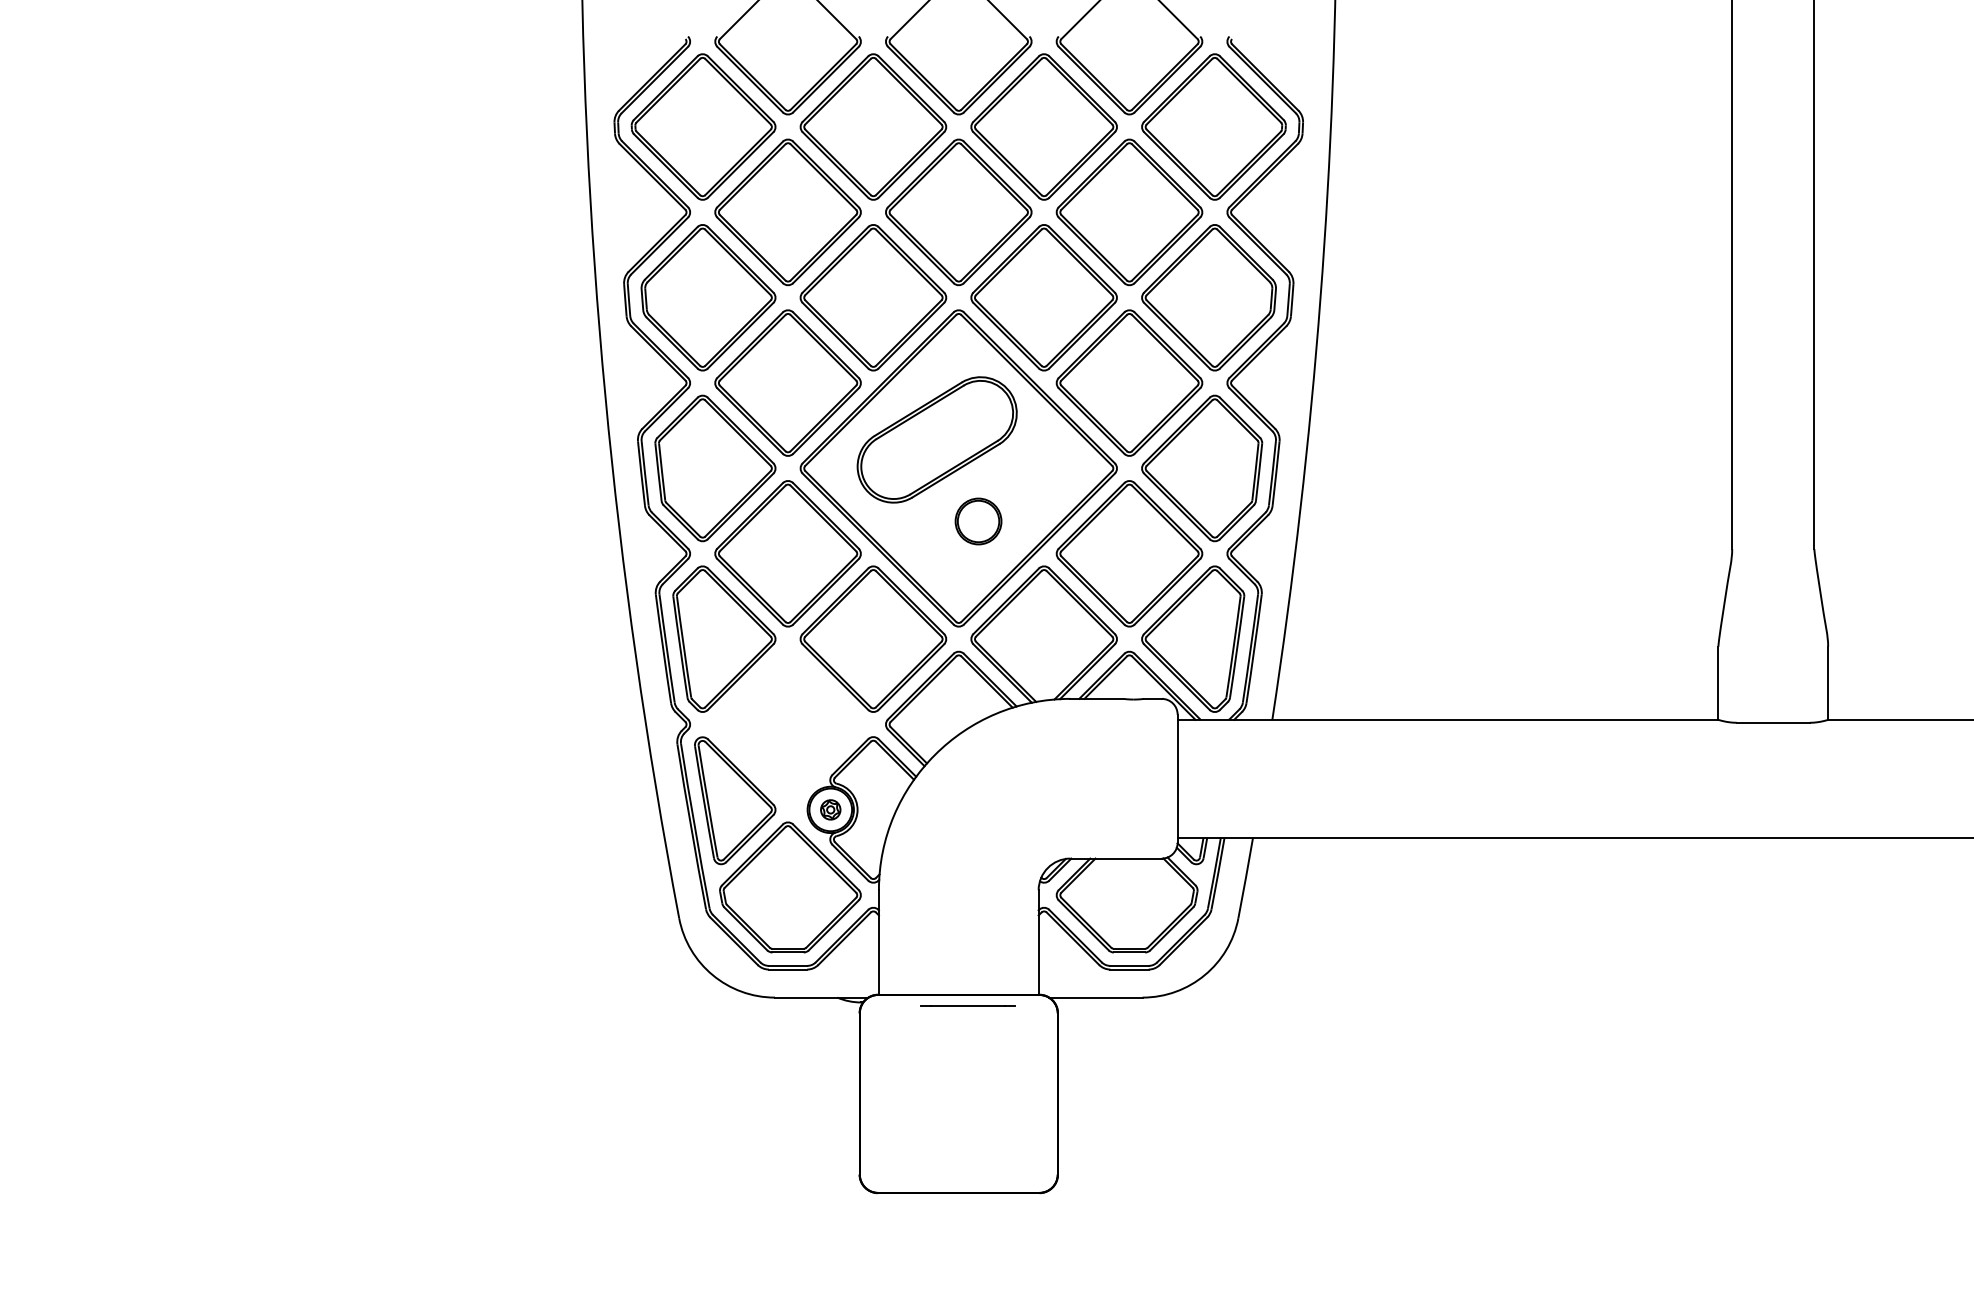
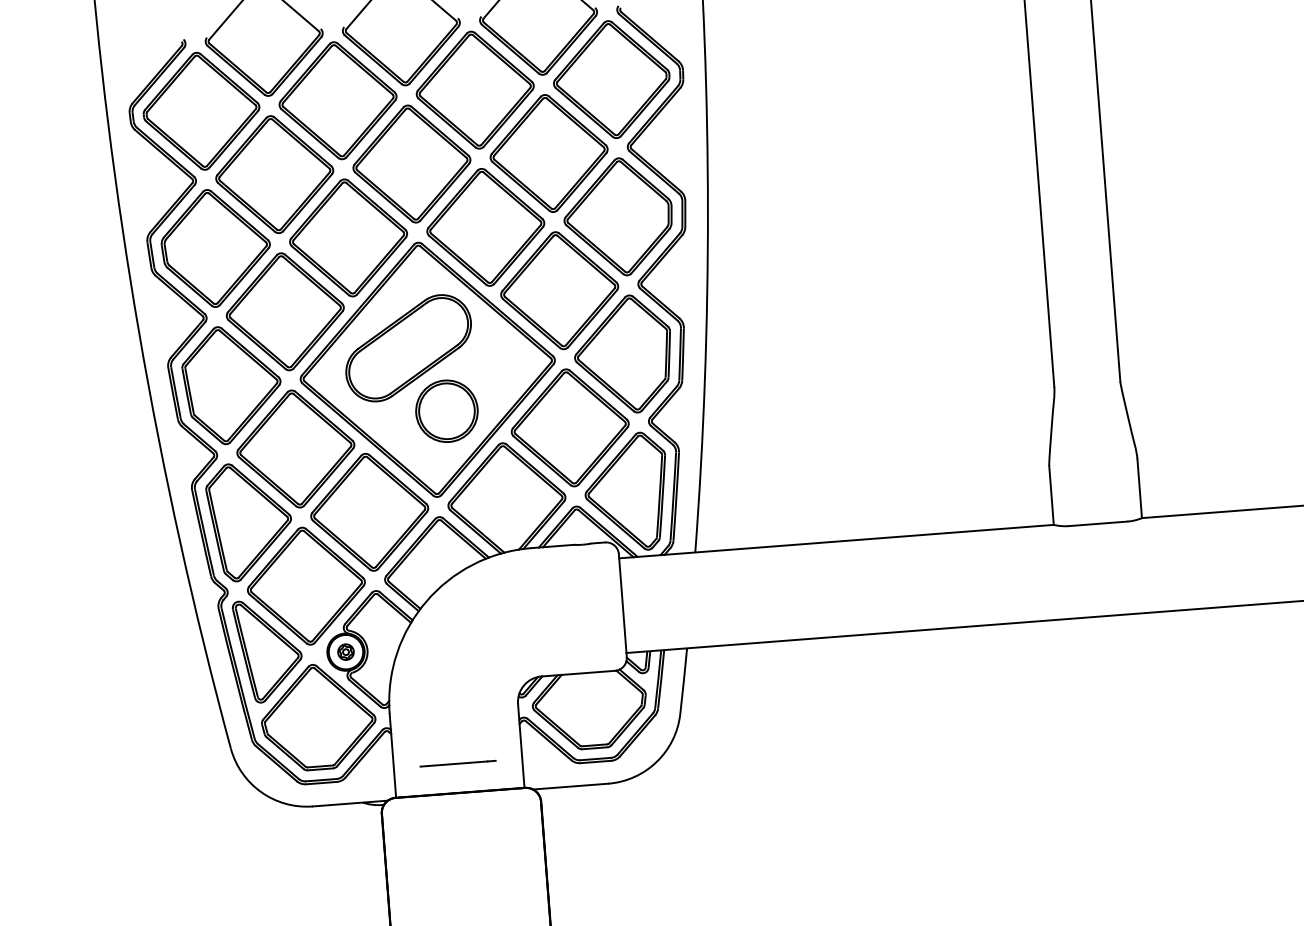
part: (978, 521) -> (446, 411), size x1.67
part: (787, 724) -> (305, 586), added
line: (967, 1005) -> (457, 763), moved

